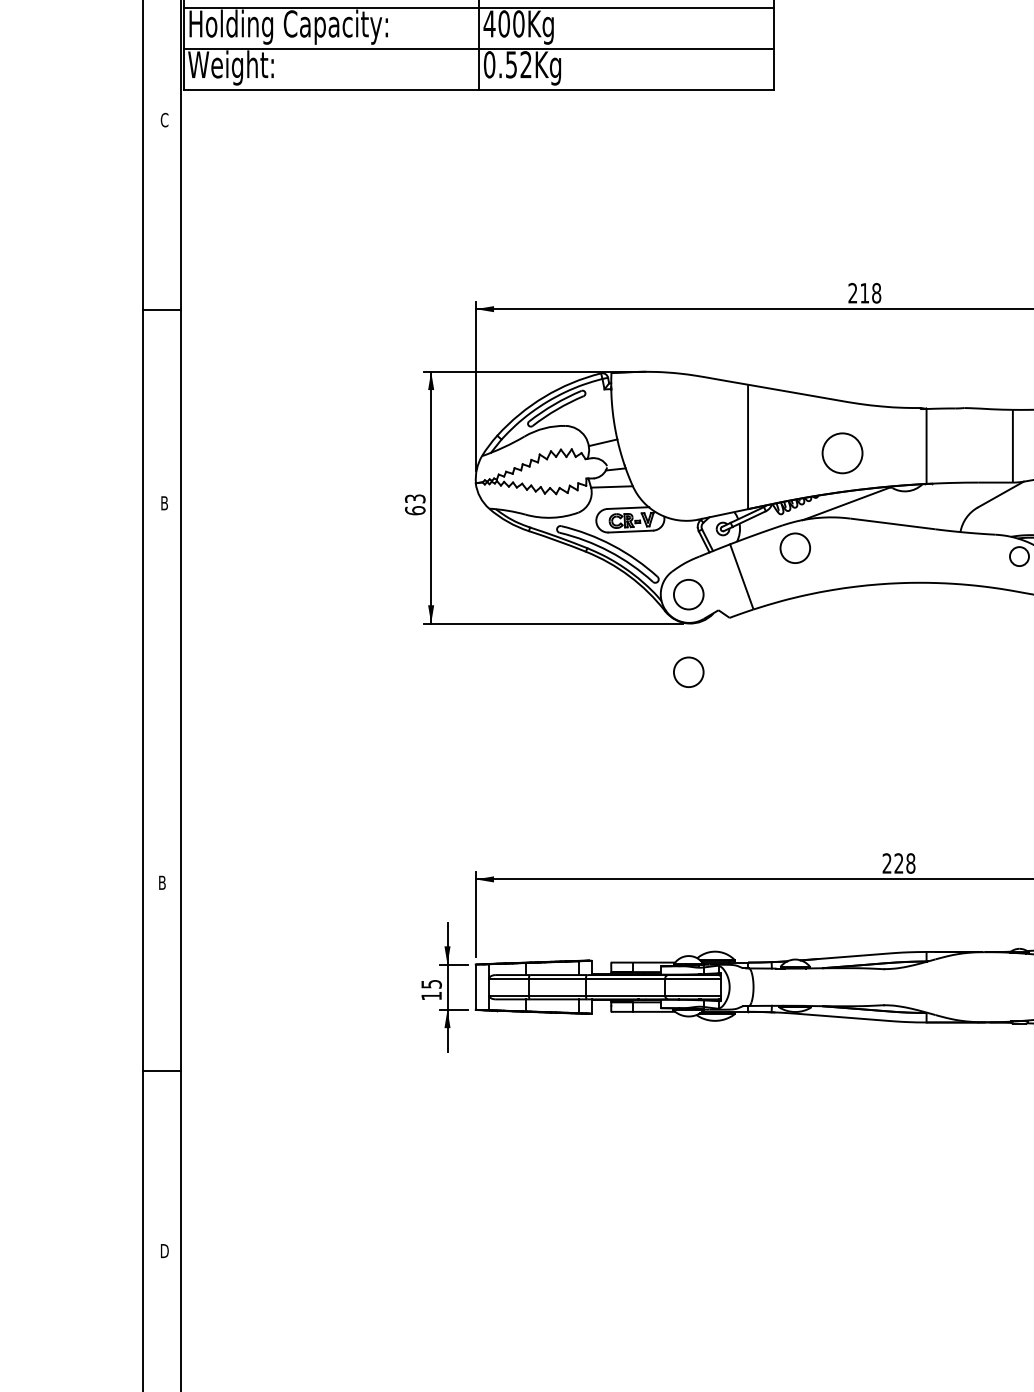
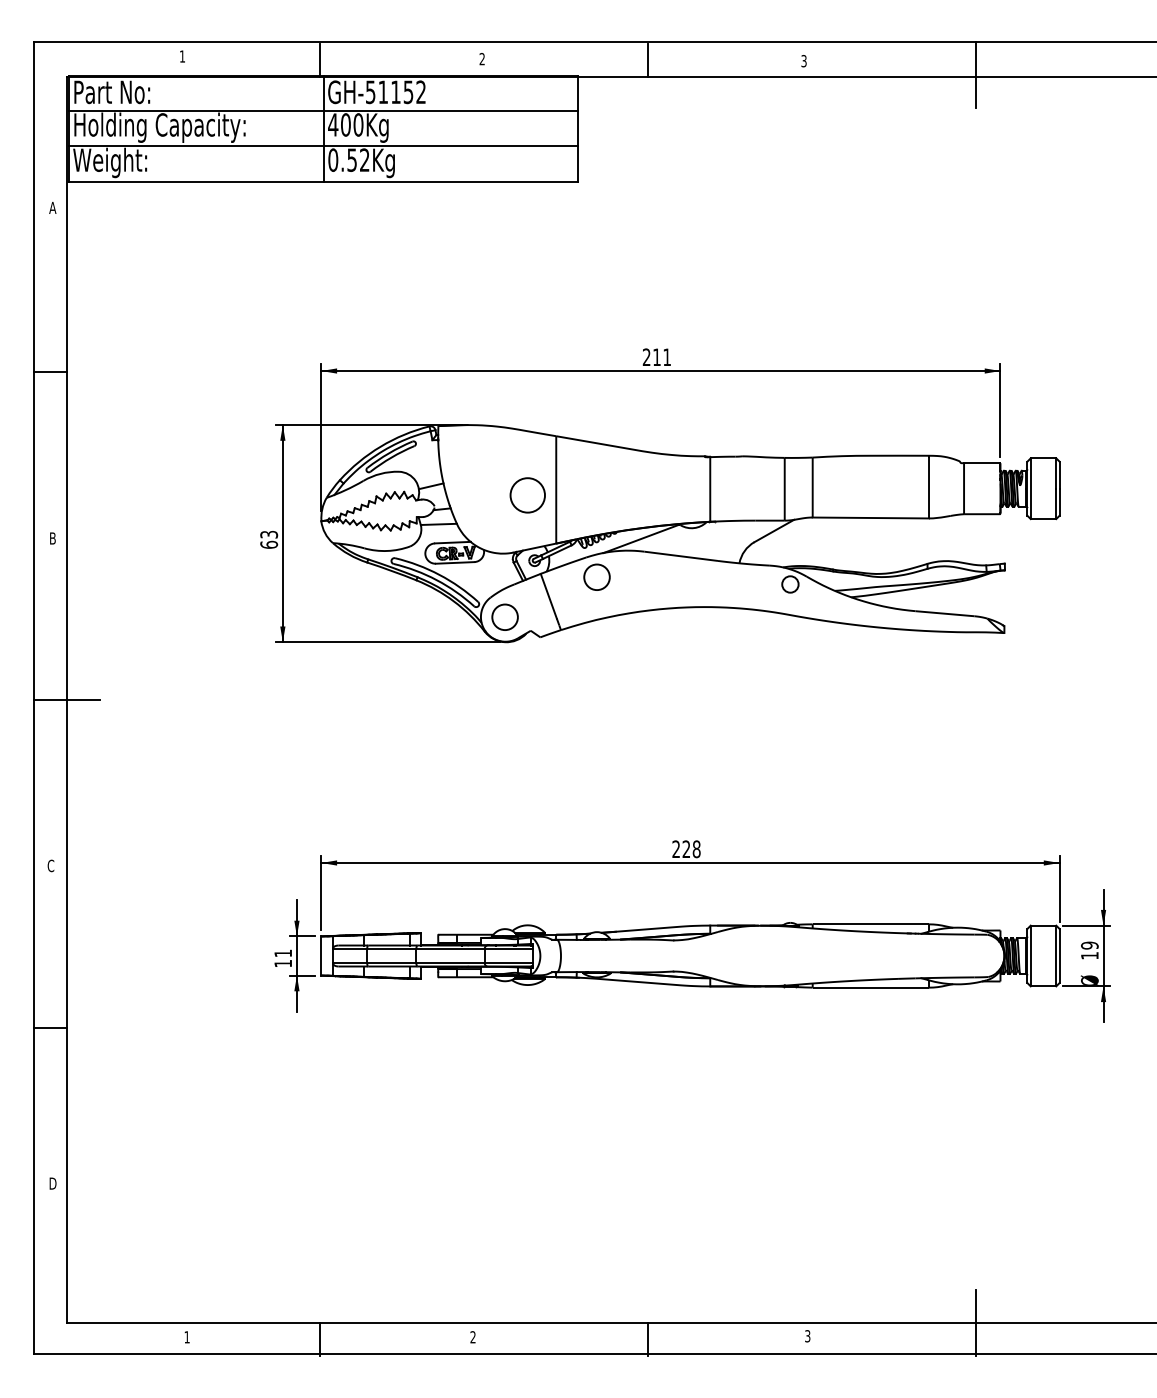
text: (164, 119) -> (52, 207), C -> A
text: (877, 293) -> (667, 357), 218 -> 211
circle: (842, 453) -> (527, 495), moved
circle: (688, 671) -> (504, 683), removed
line: (181, 691) -> (67, 700), added
text: (161, 882) -> (50, 865), B -> C
text: (431, 984) -> (283, 953), 15 -> 11

